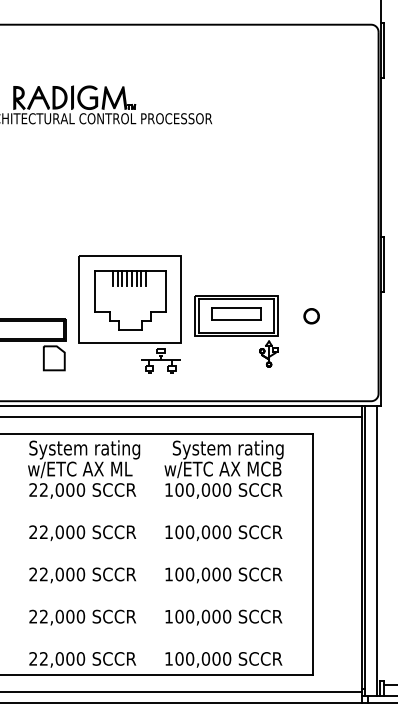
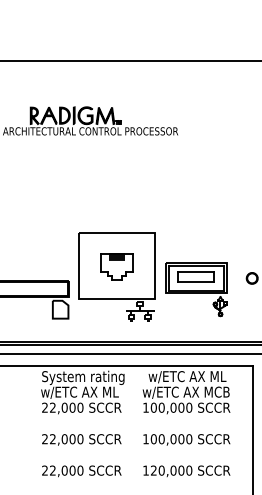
part: (130, 300) -> (117, 266), size x0.6
text: (227, 449) -> (189, 377), System rating -> w/ETC AX ML
text: (179, 574) -> (153, 470), 100,000 -> 120,000

